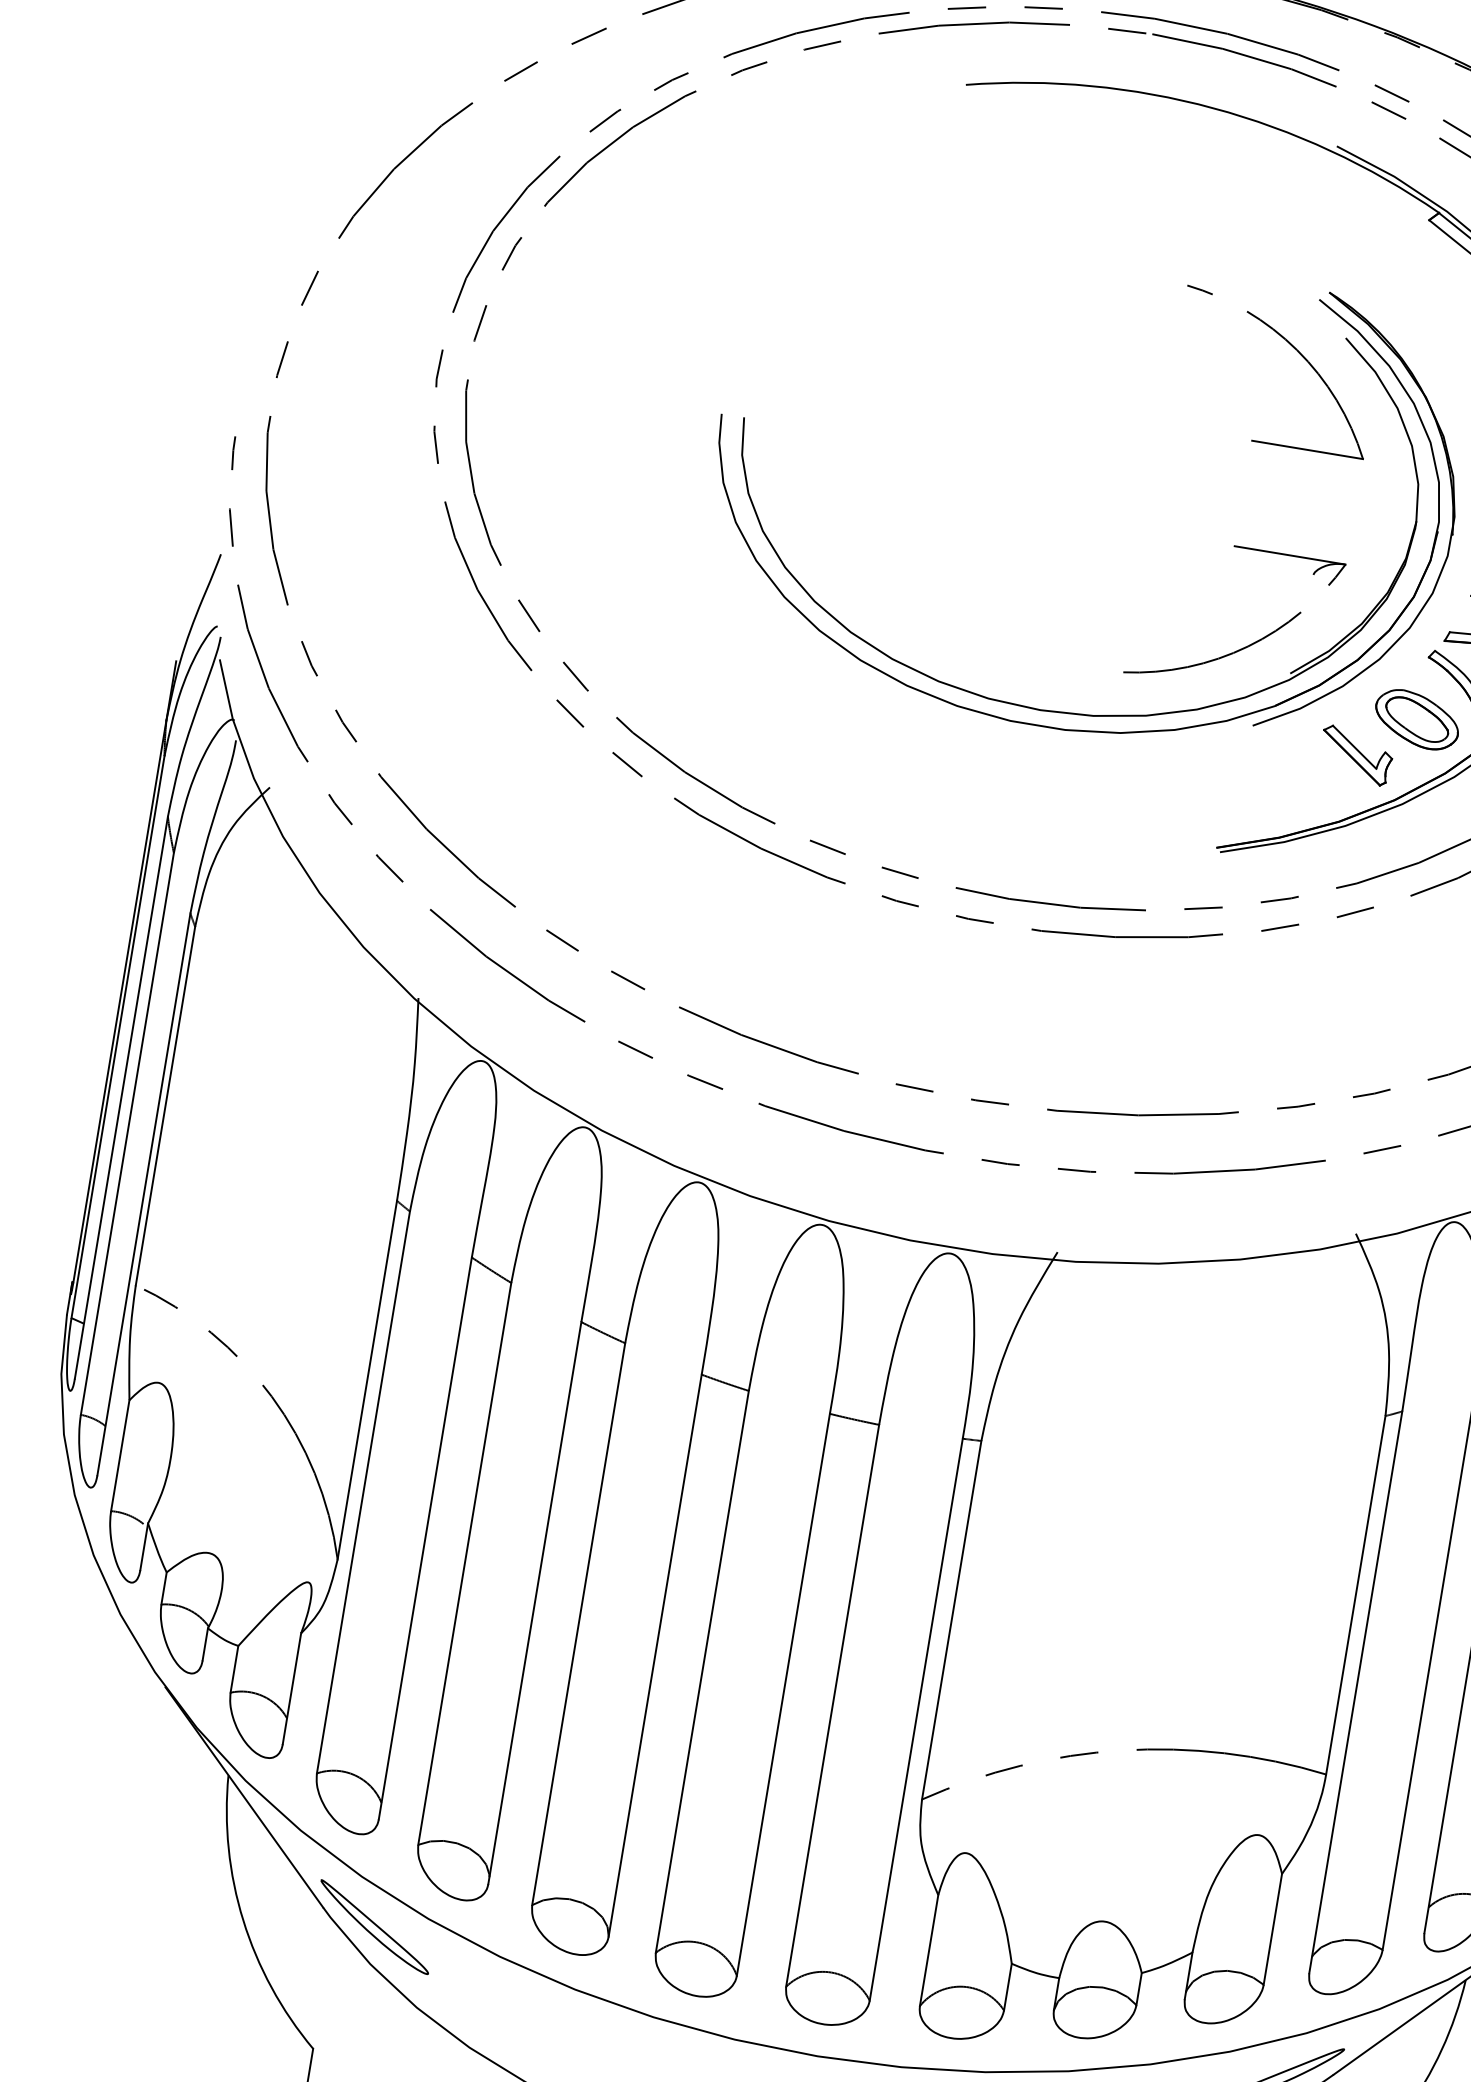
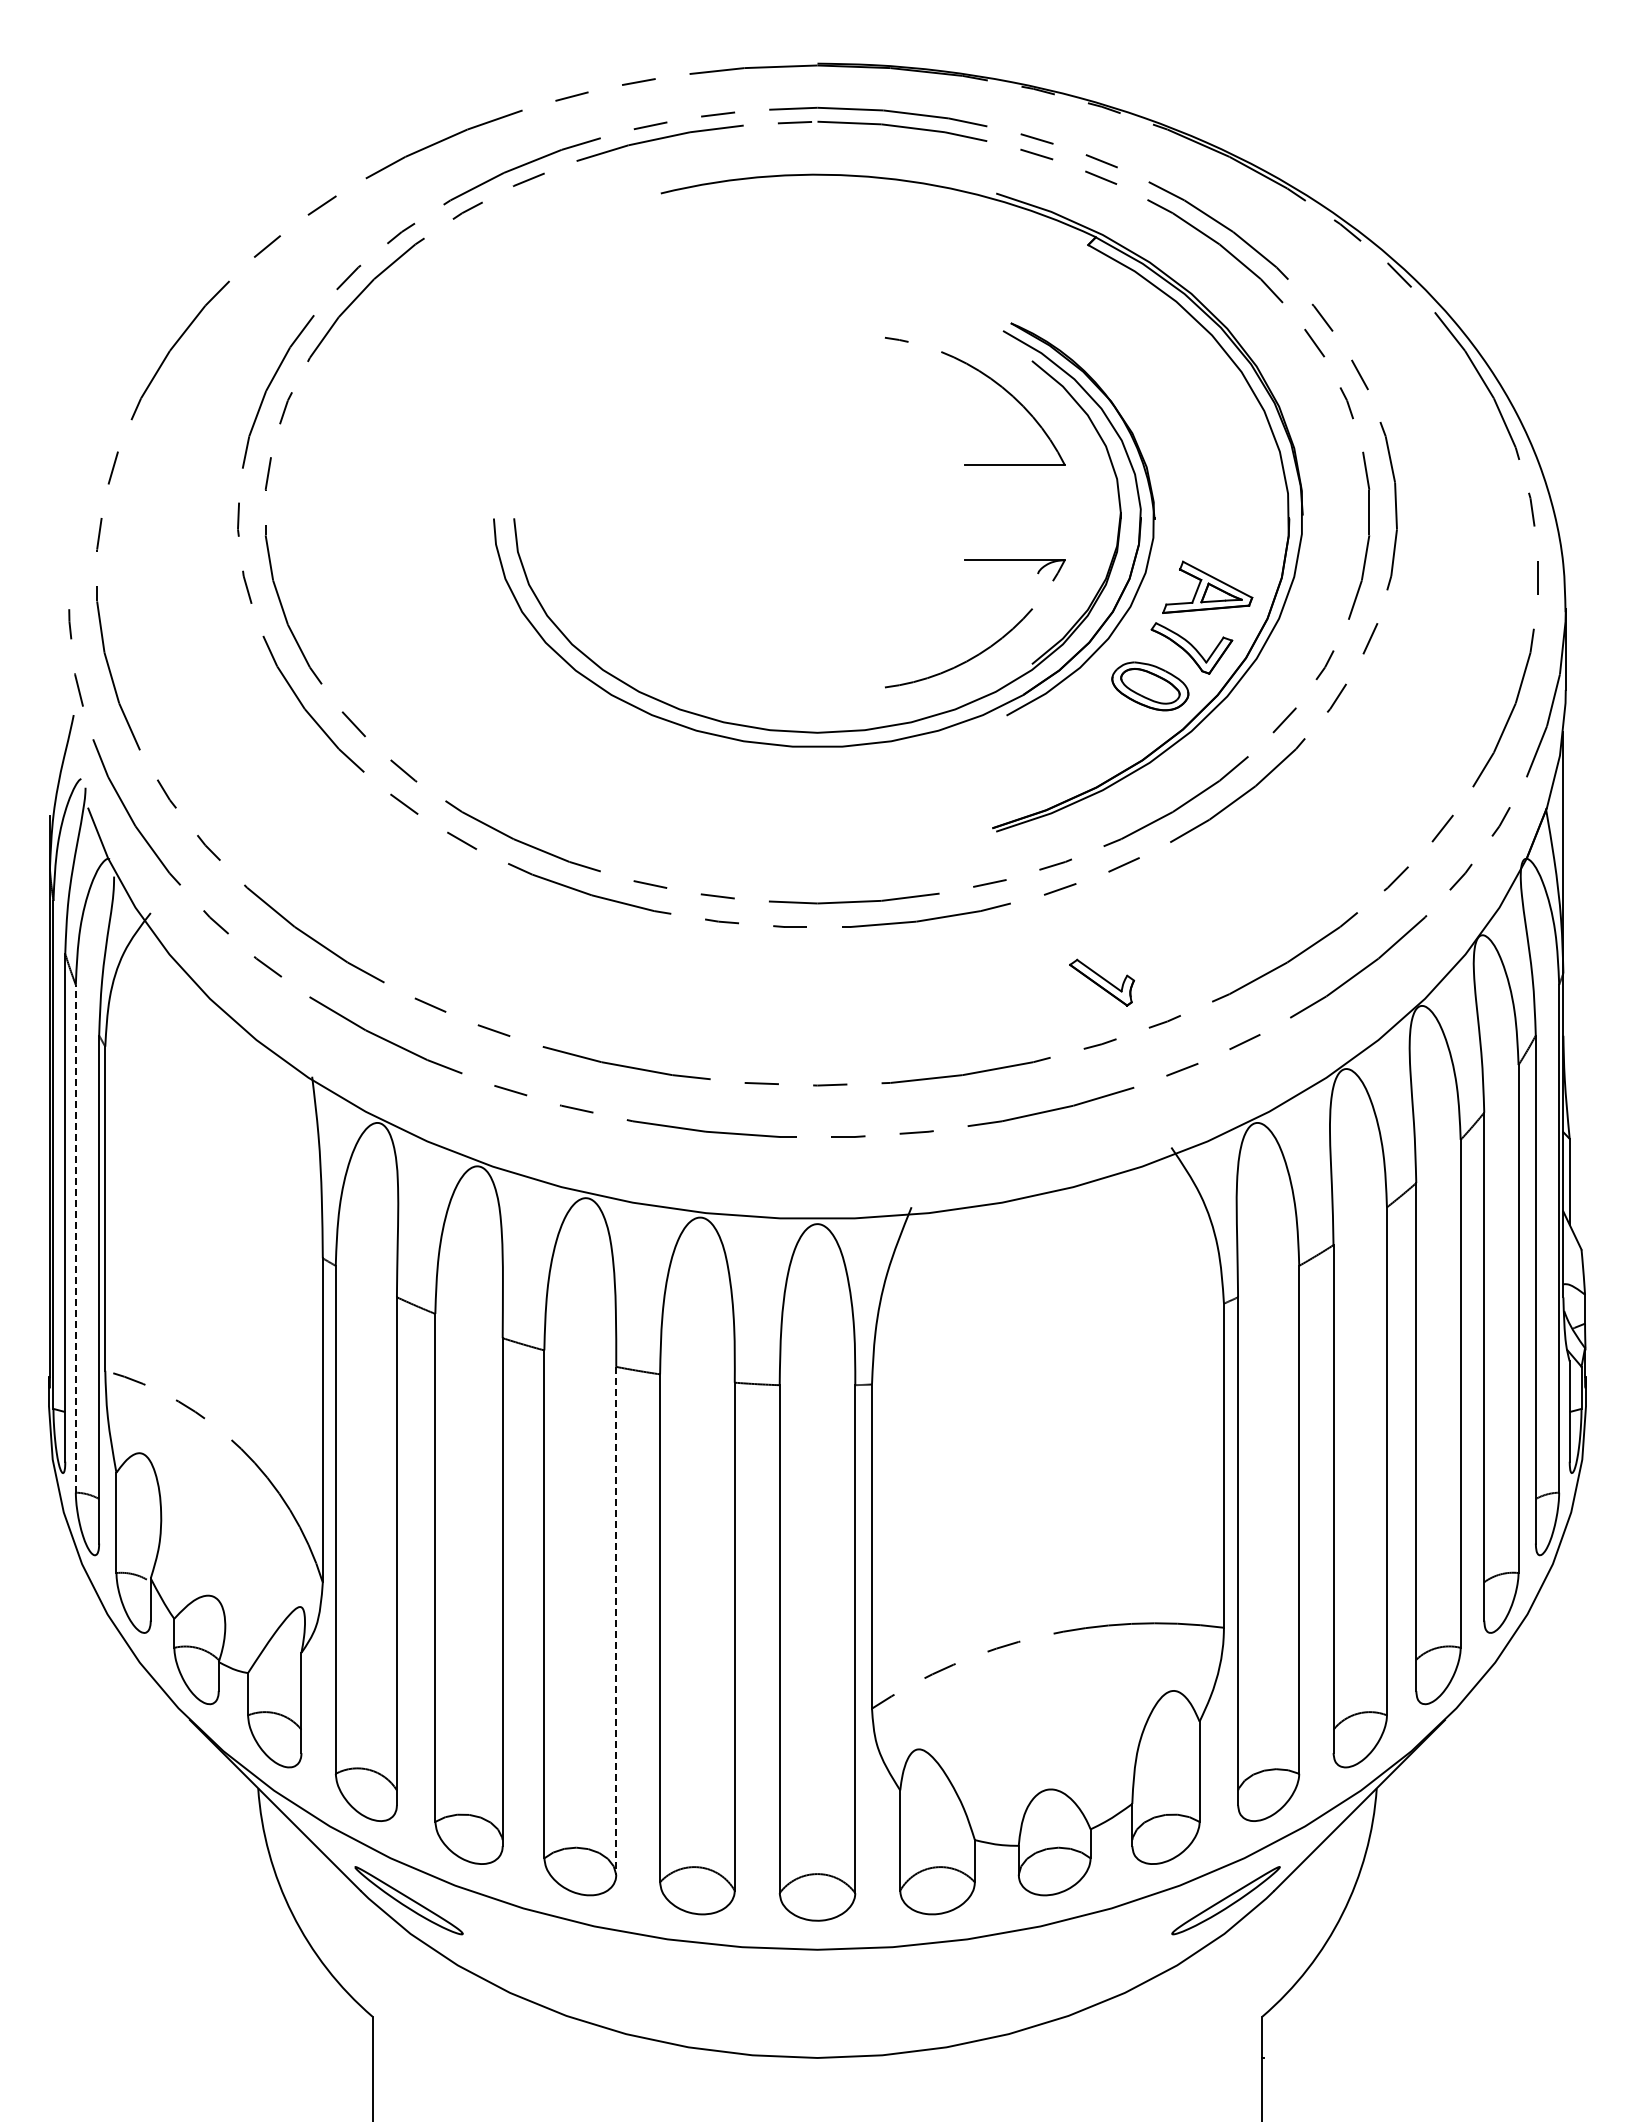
part: (1356, 755) -> (1102, 982), moved
line: (127, 1133) -> (75, 1238), solid -> dashed
line: (655, 1655) -> (616, 1620), solid -> dashed

